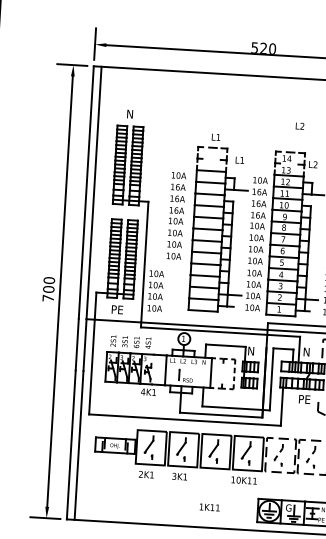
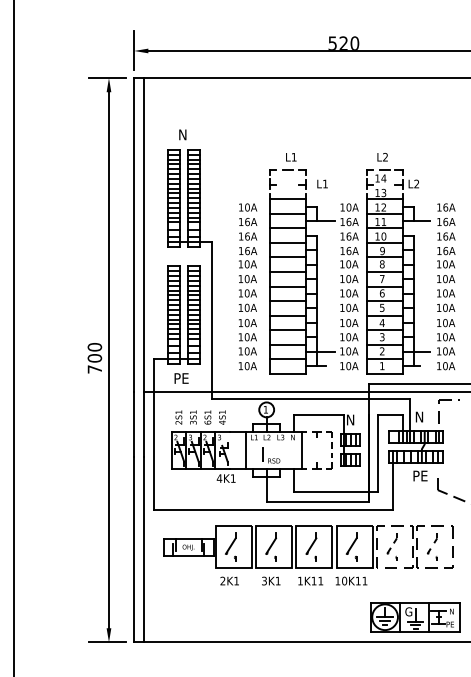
text: (299, 126) -> (382, 157), moved
text: (155, 291) -> (247, 344), moved
text: (209, 507) -> (310, 580), moved

